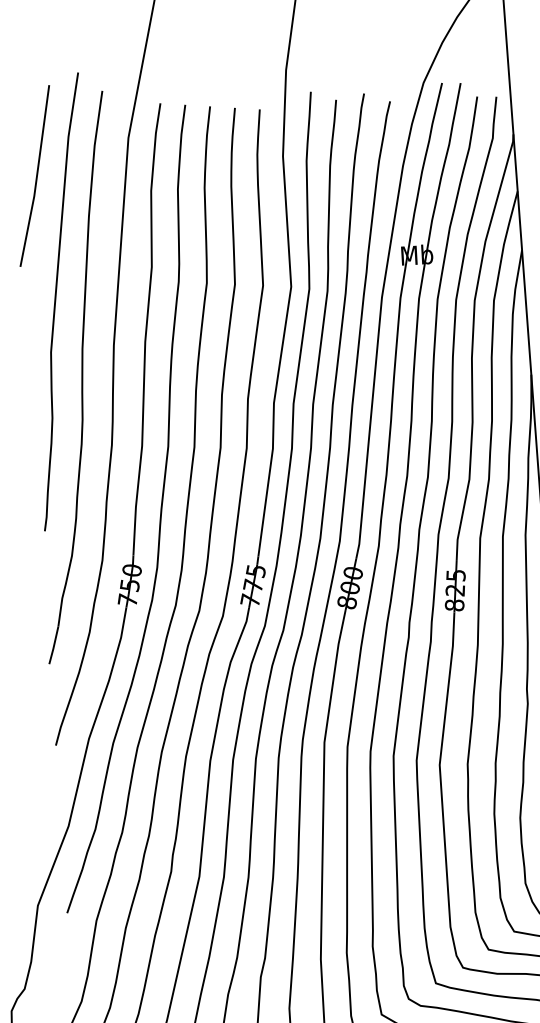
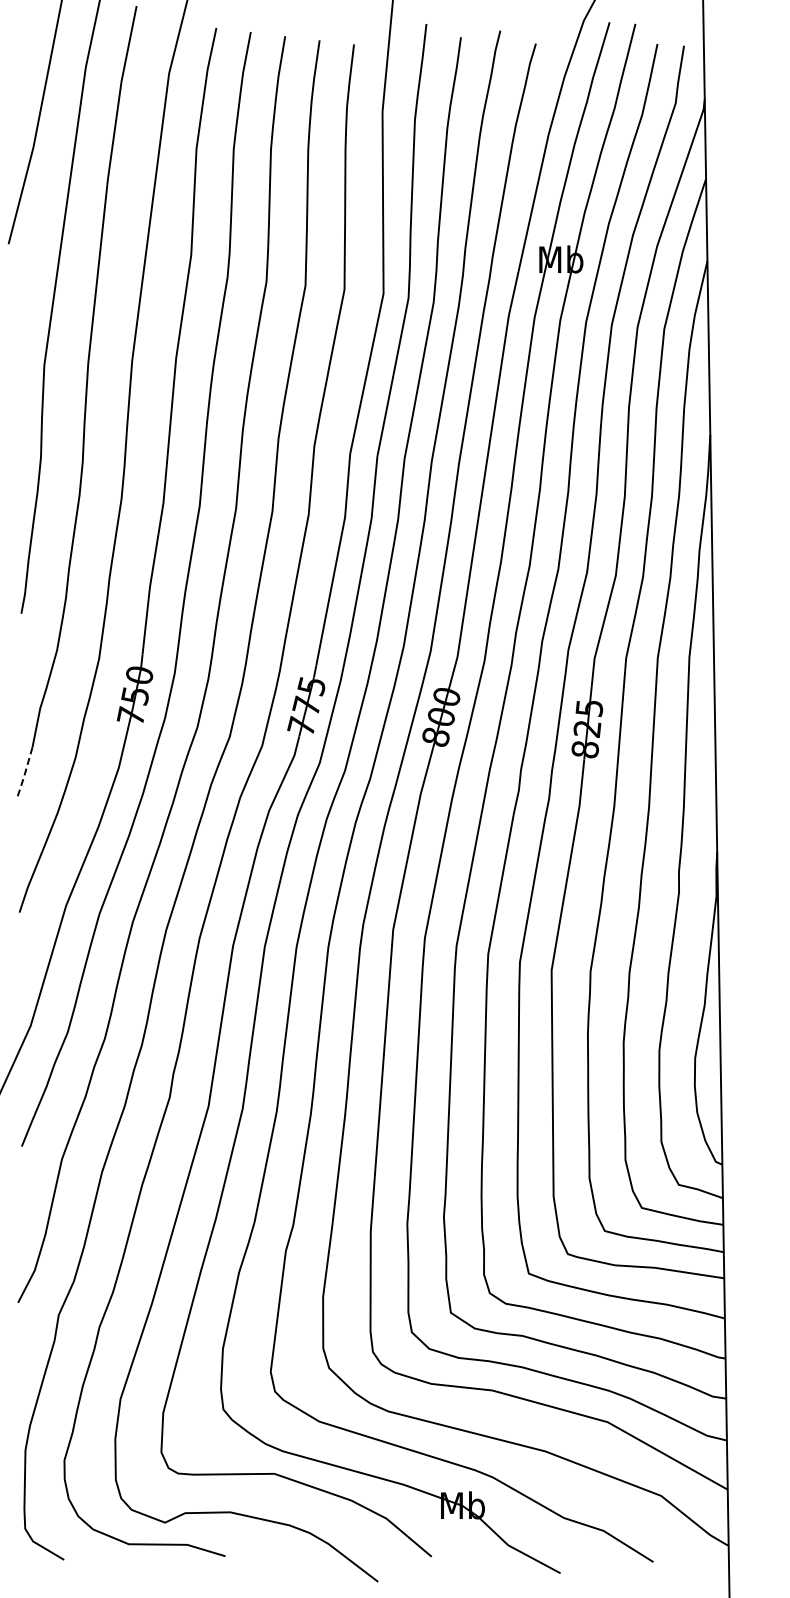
line: (53, 646) -> (24, 774), solid -> dashed

